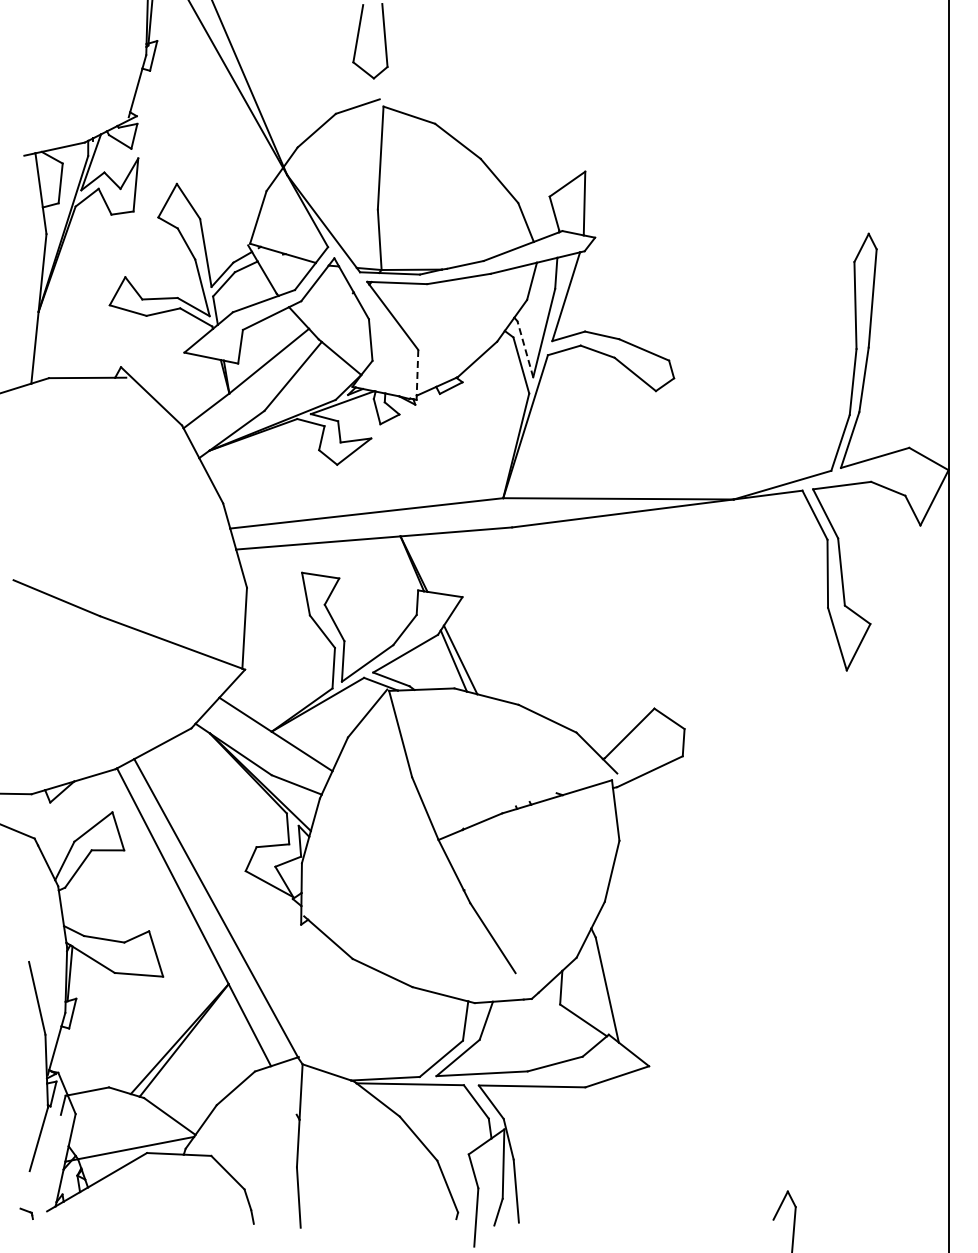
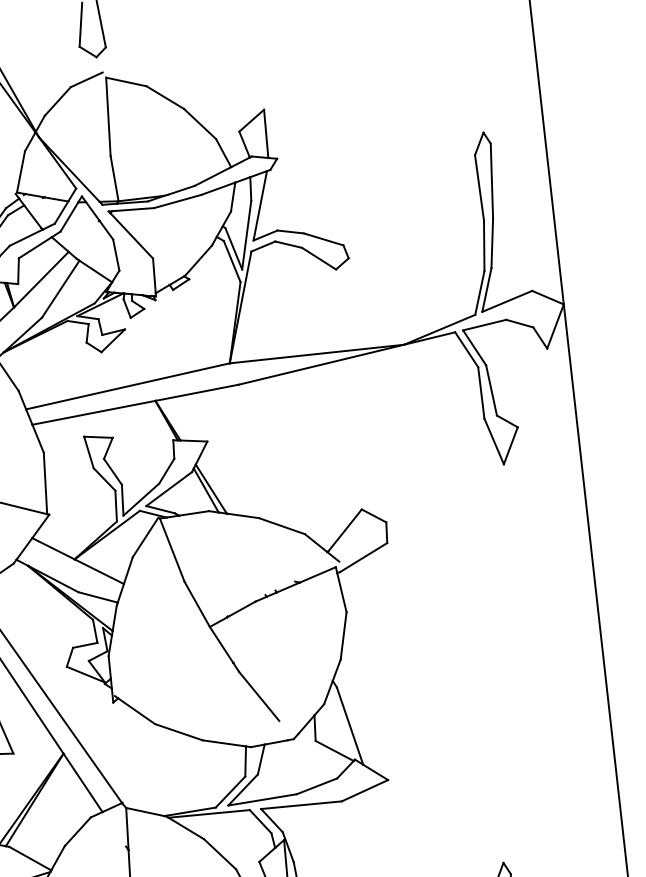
line: (525, 348) -> (233, 248), dashed -> solid
line: (417, 372) -> (154, 275), dashed -> solid

